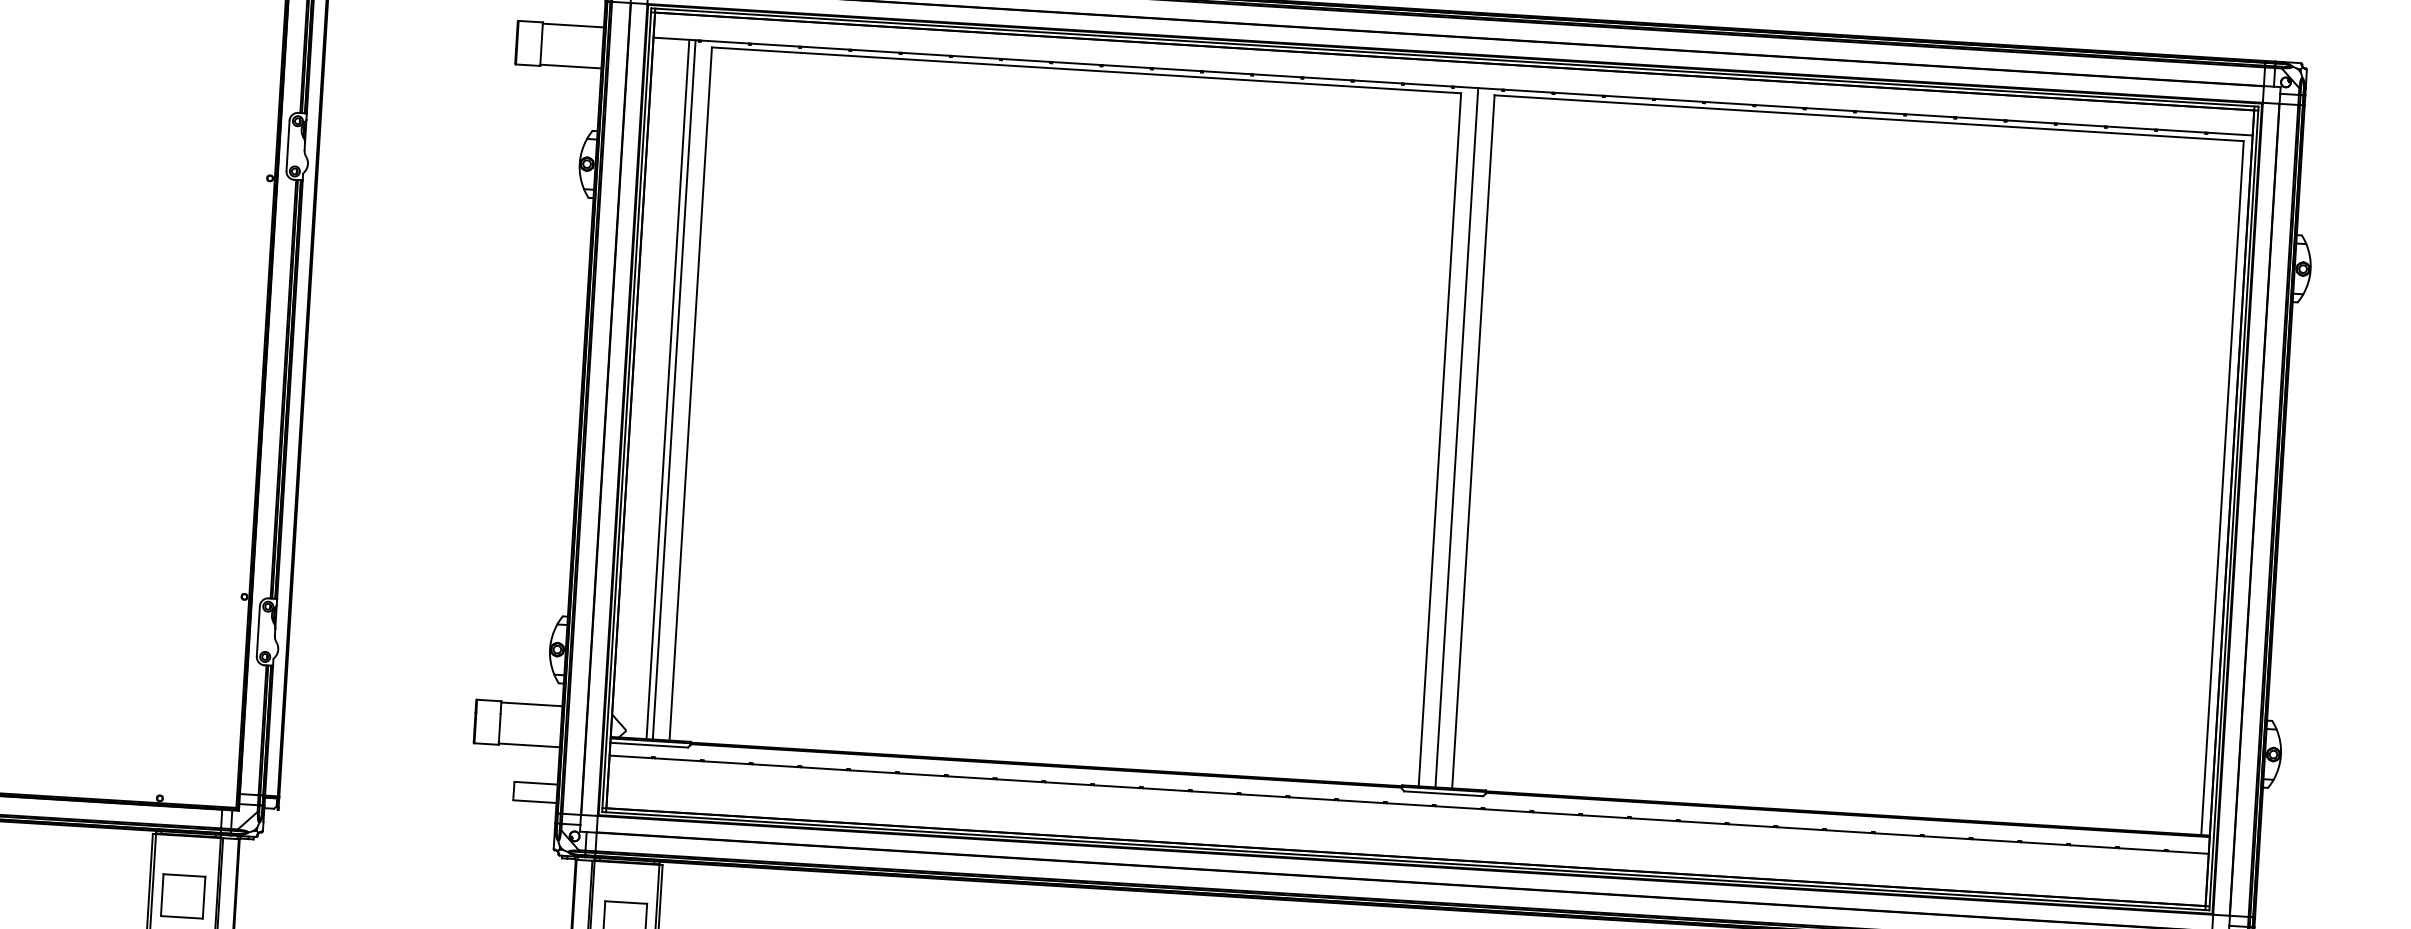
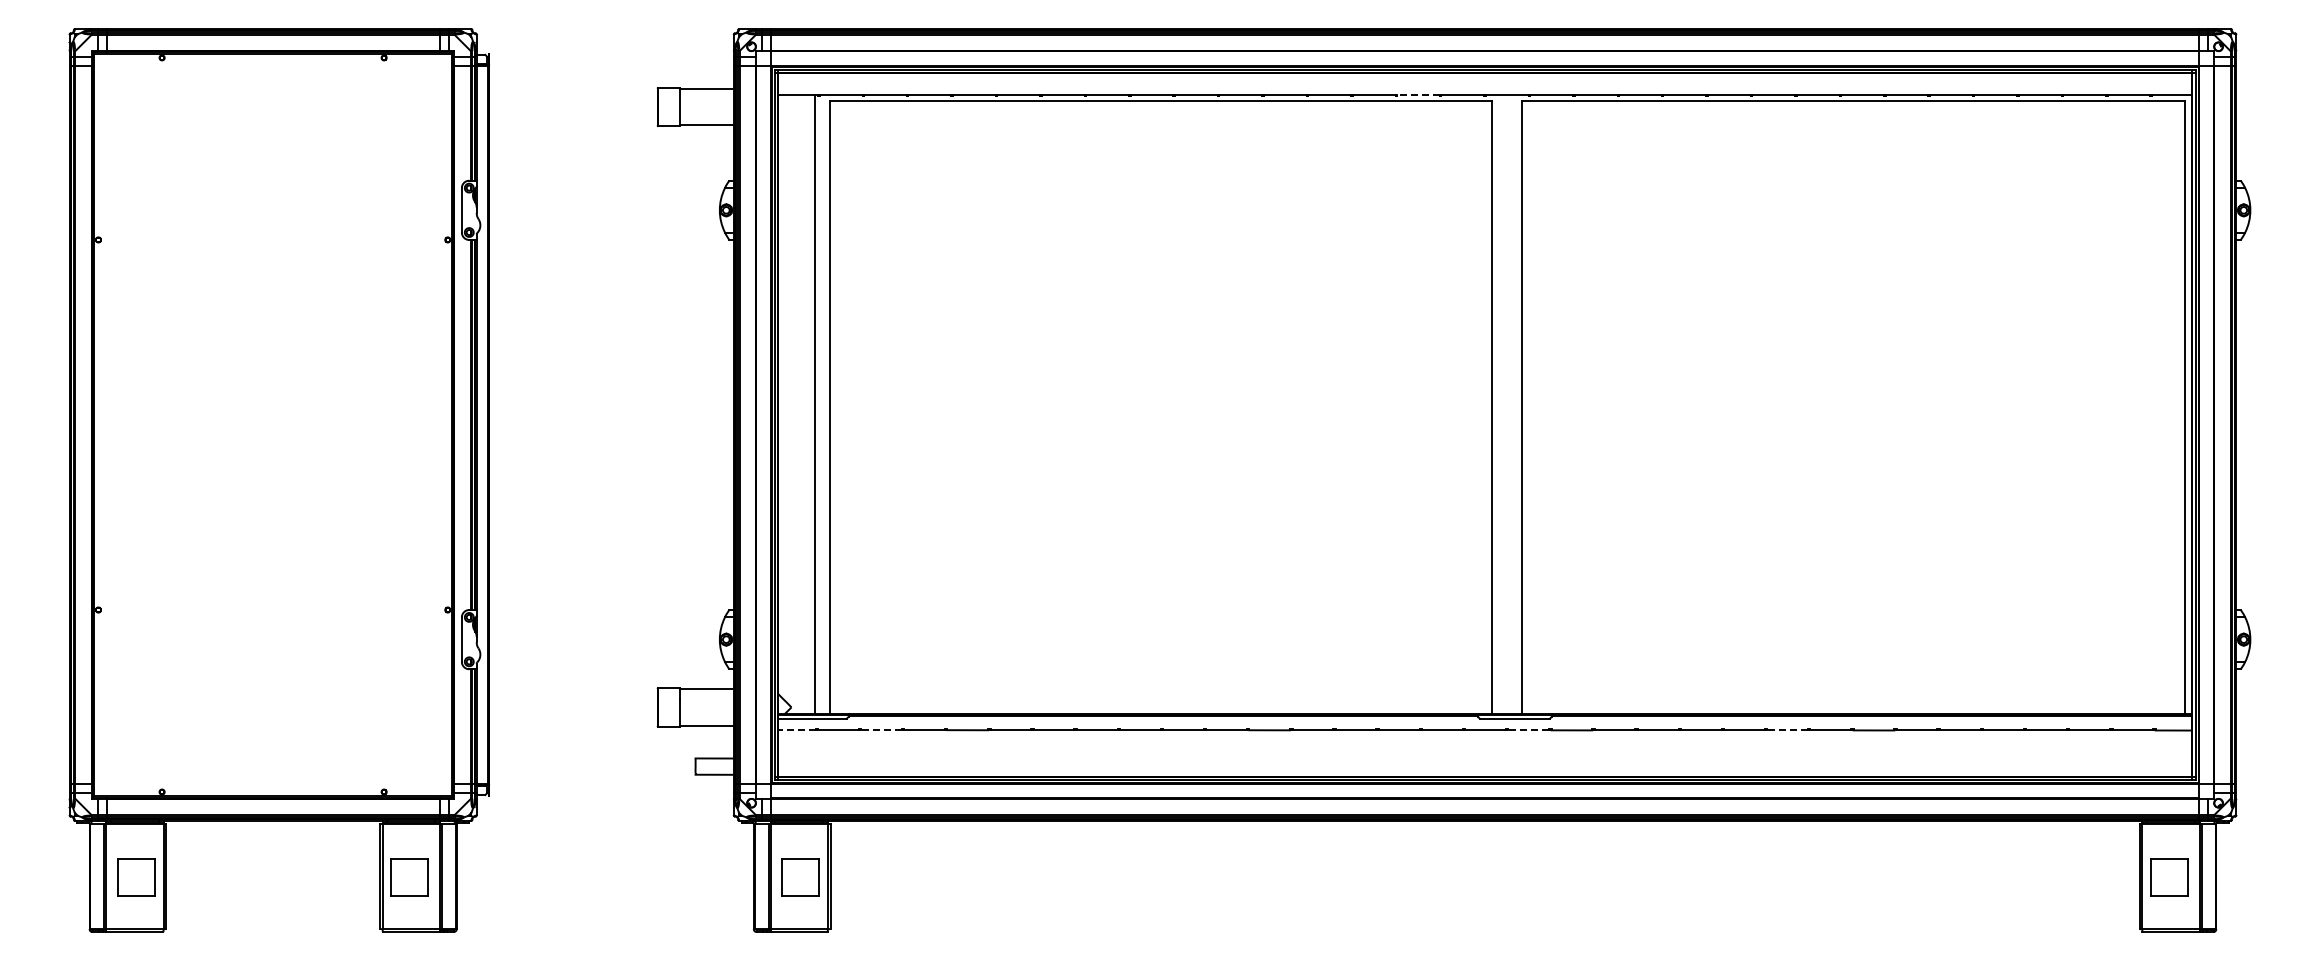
line: (1376, 82) -> (1417, 95), solid -> dashed
line: (667, 389) -> (809, 404), removed
line: (1457, 437) -> (1507, 404), removed
line: (630, 757) -> (796, 730), solid -> dashed
line: (725, 763) -> (880, 730), solid -> dashed
line: (1458, 807) -> (1528, 730), solid -> dashed
line: (1751, 825) -> (1787, 730), solid -> dashed

